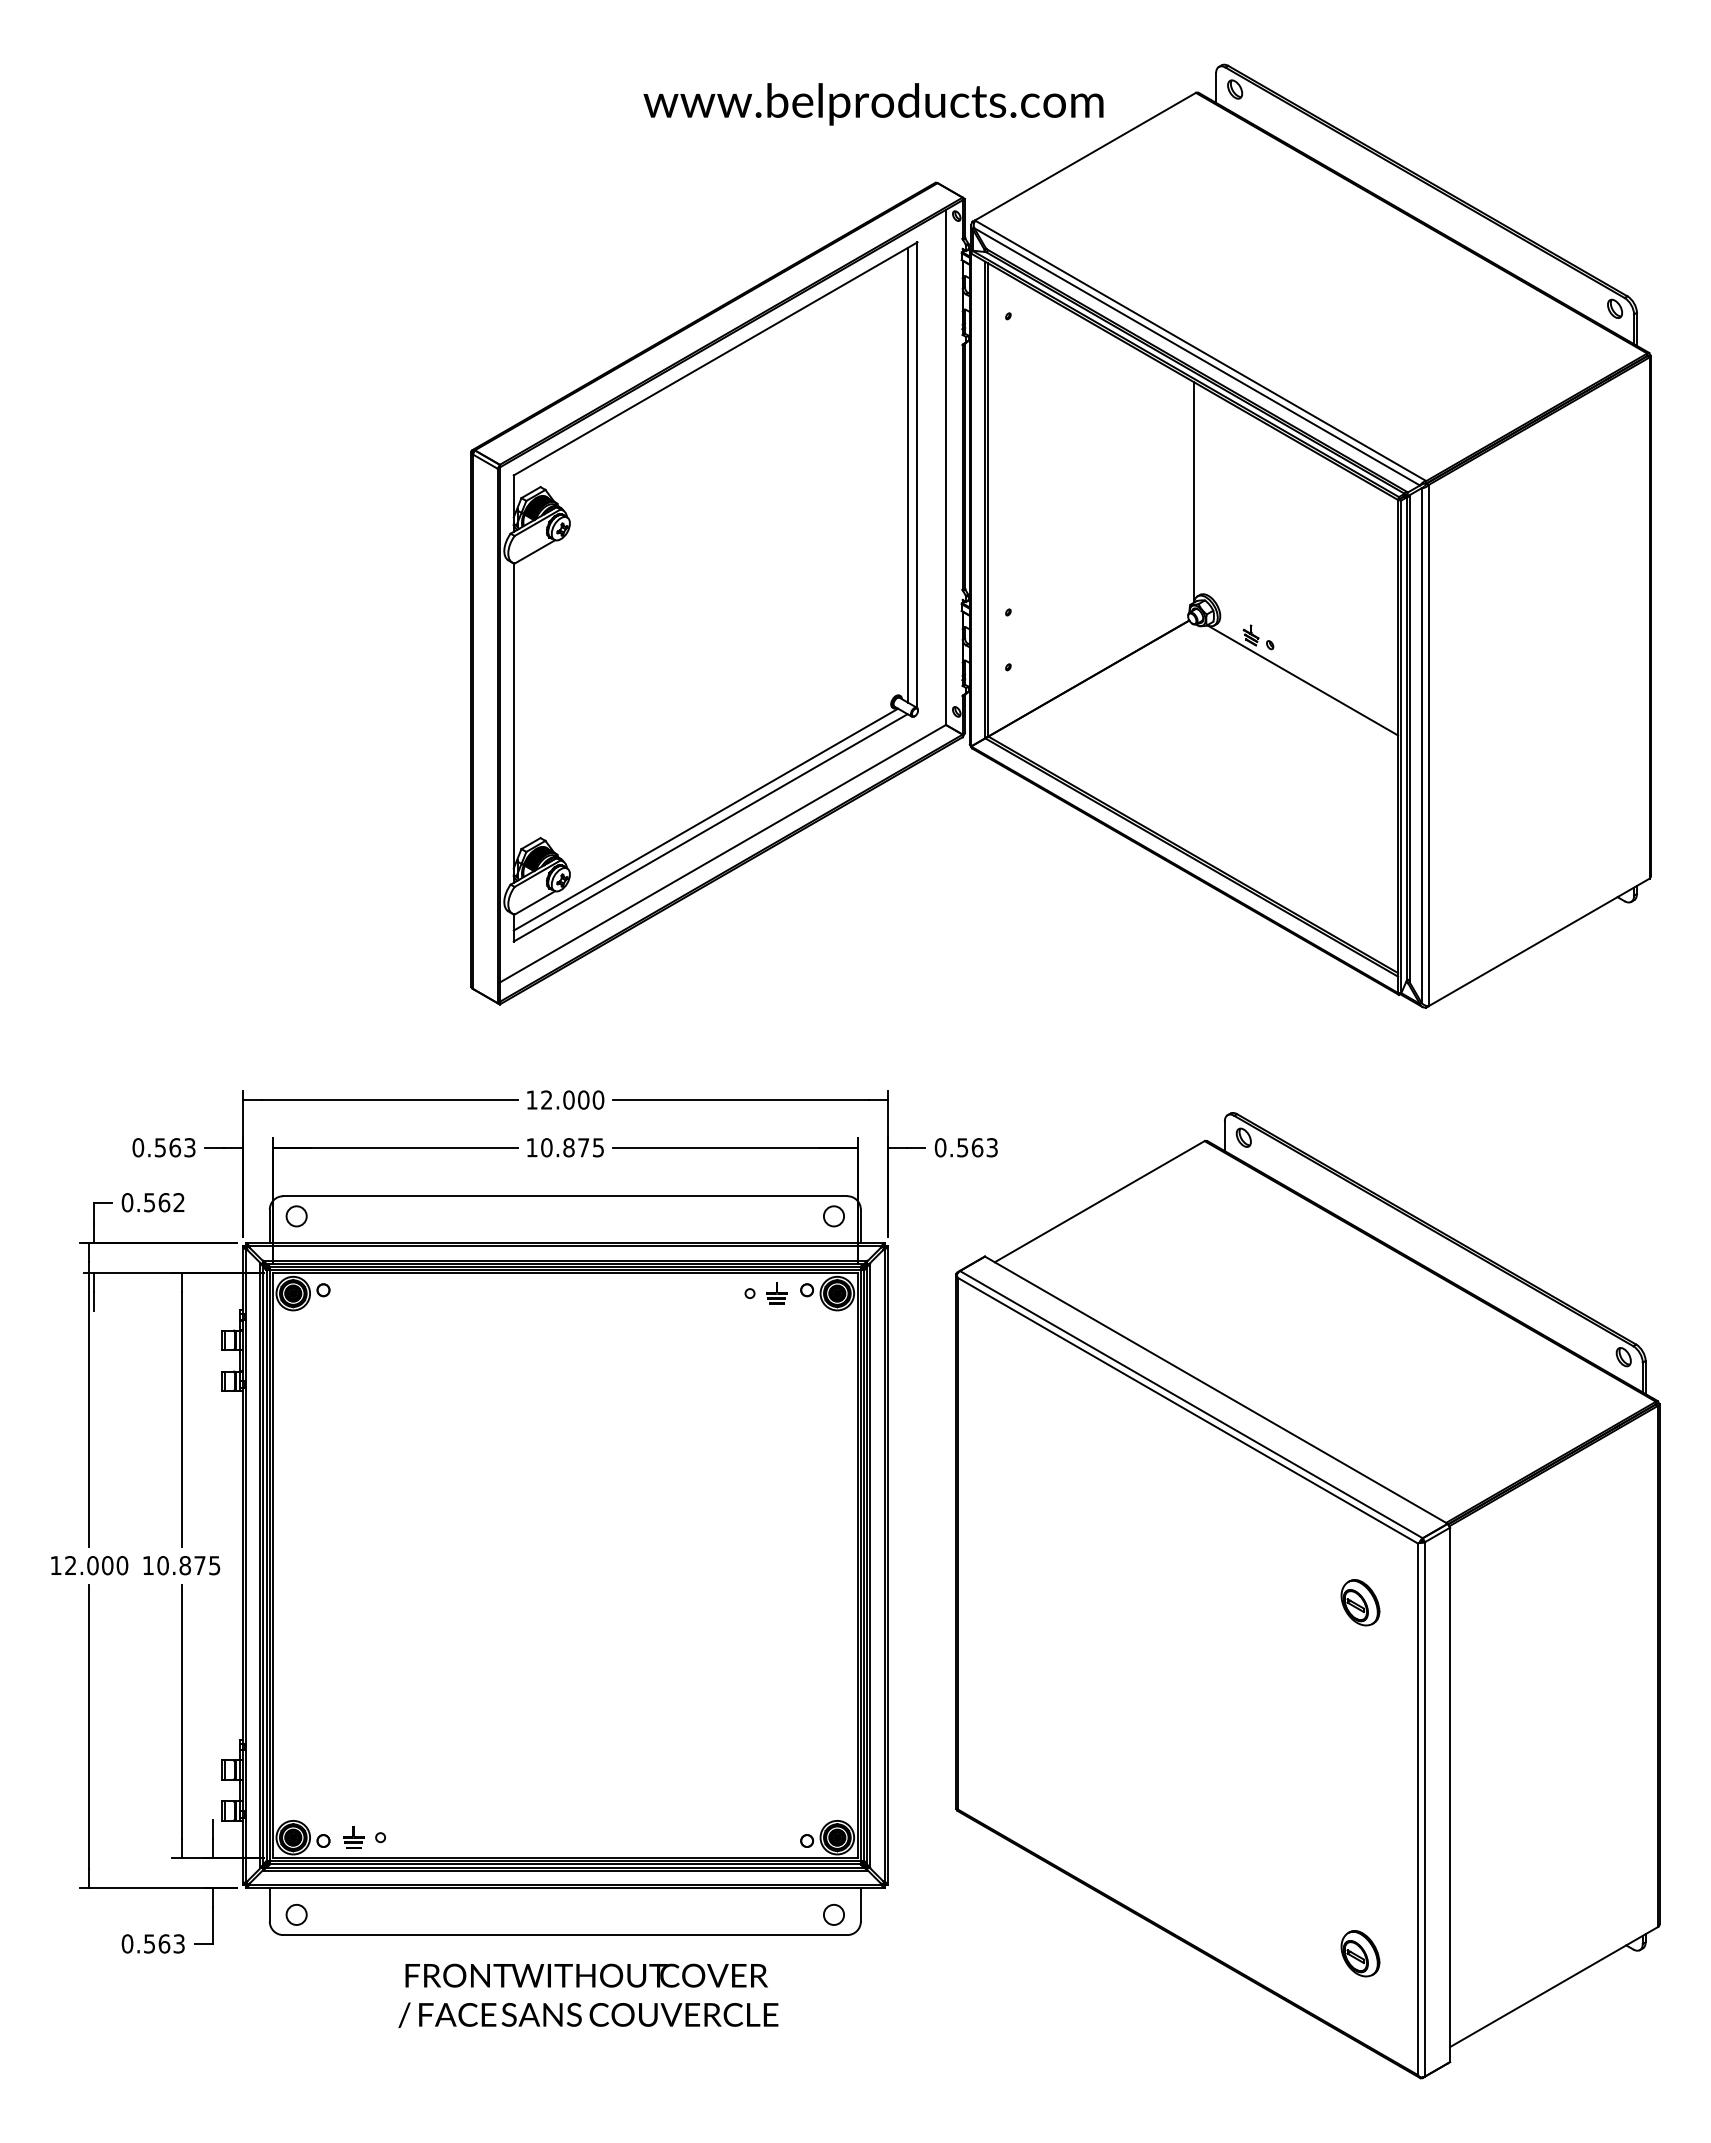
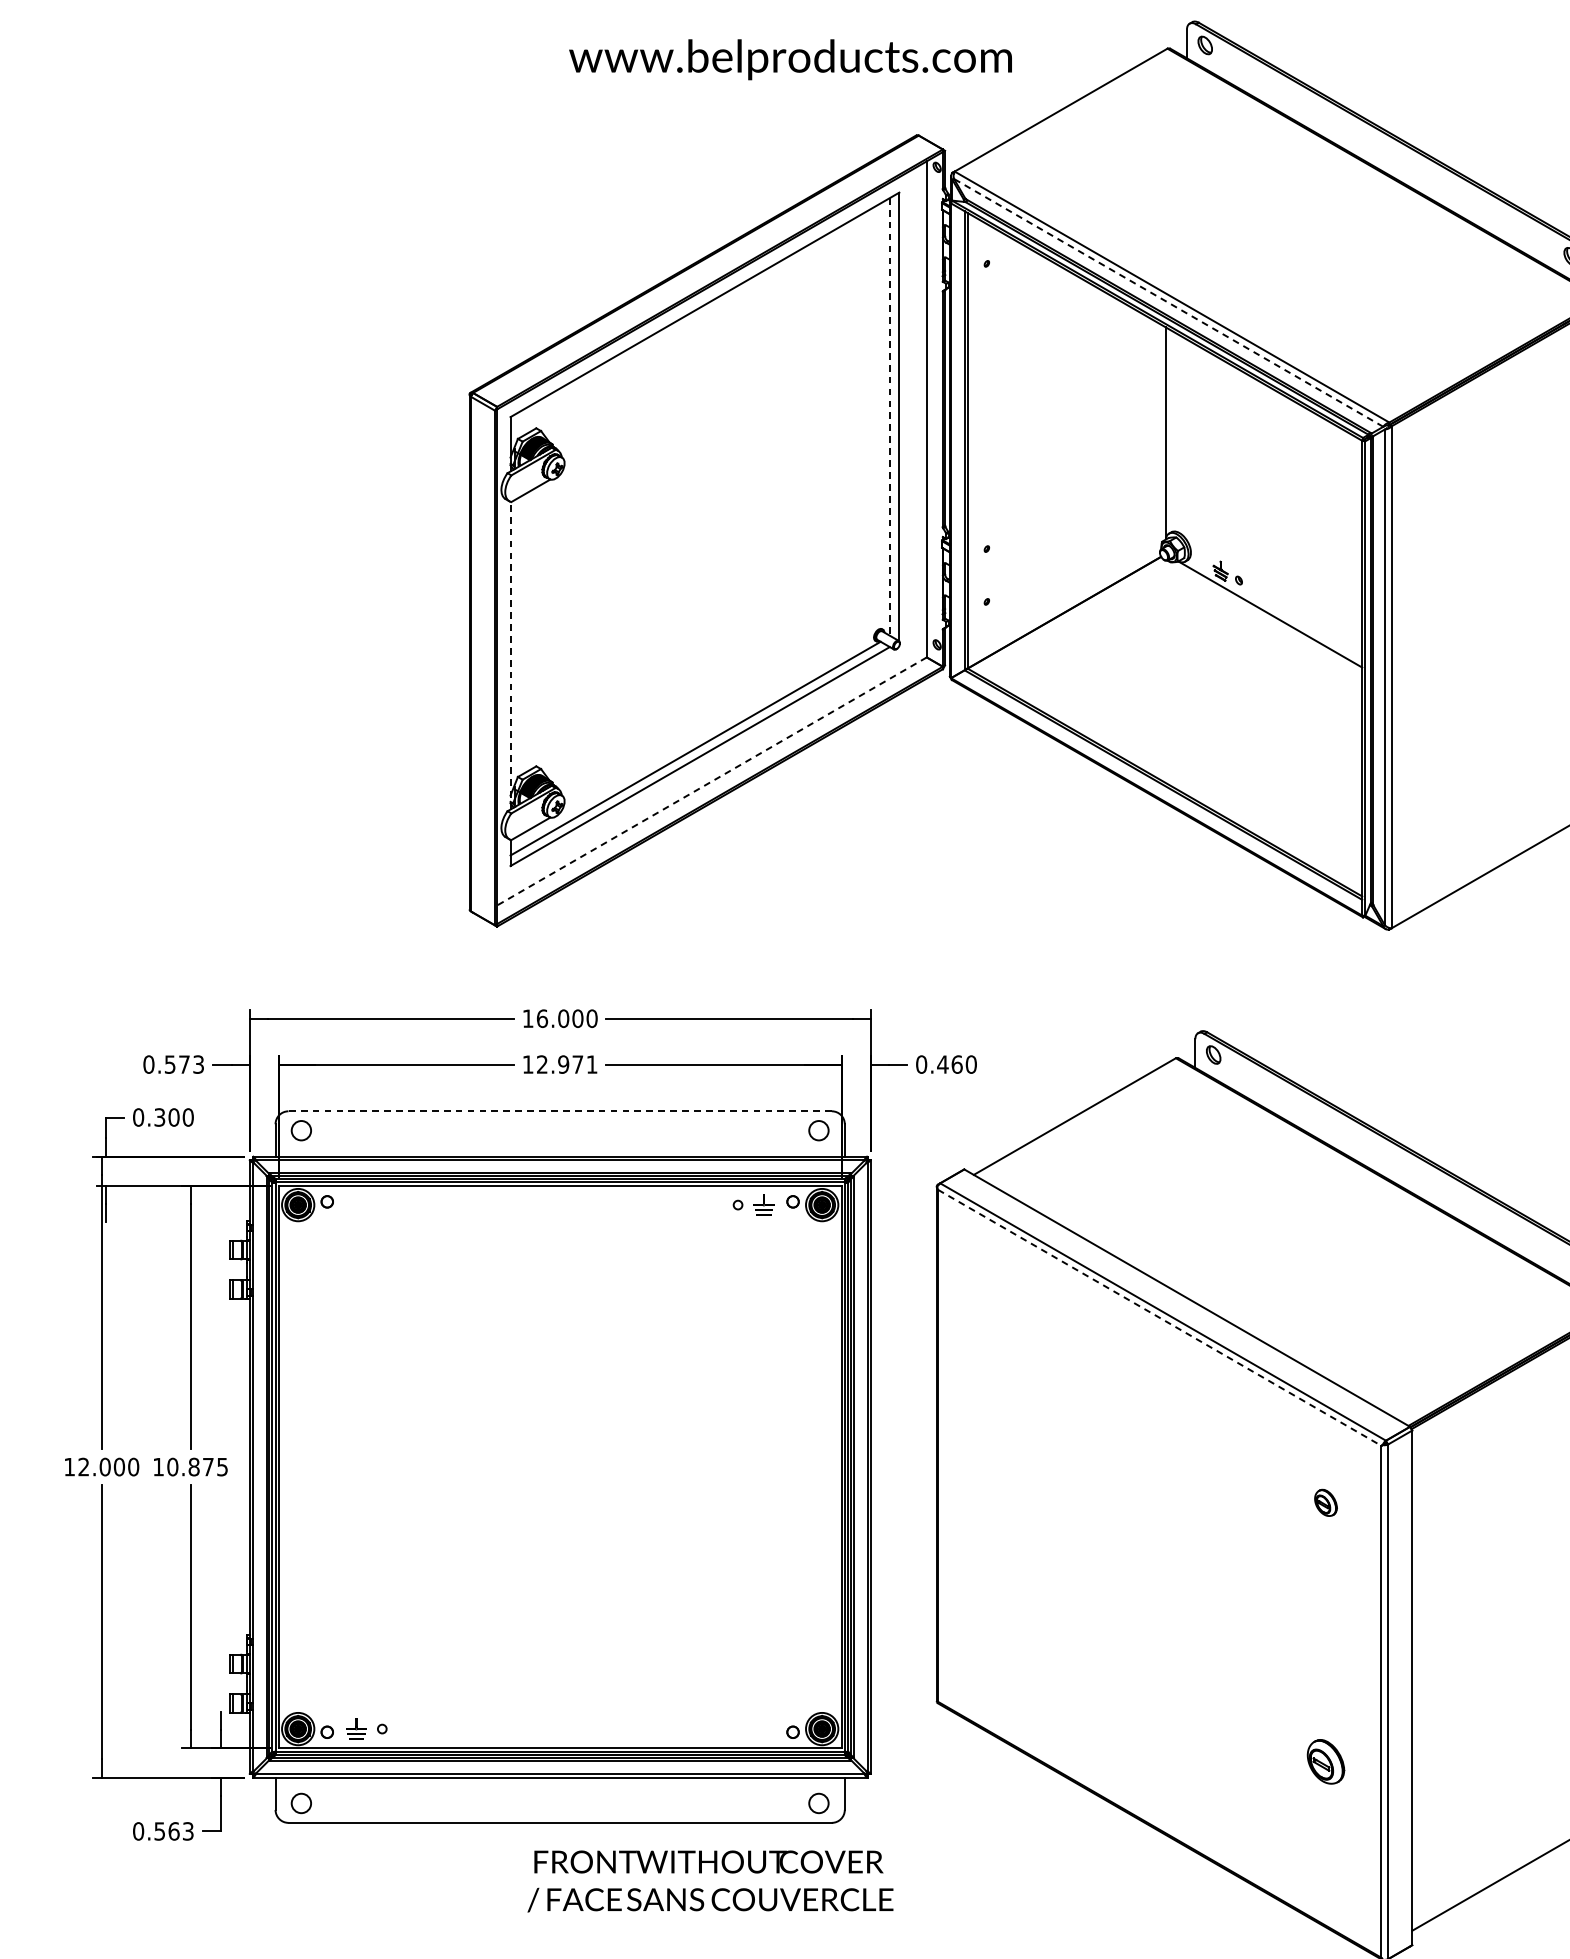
text: (873, 104) -> (790, 59), moved
line: (1196, 356) -> (1168, 302), solid -> dashed
line: (907, 475) -> (889, 417), solid -> dashed
line: (513, 723) -> (510, 656), solid -> dashed
line: (722, 853) -> (711, 781), solid -> dashed
text: (546, 1099) -> (542, 1018), 12.000 -> 16.000
text: (175, 1147) -> (184, 1064), 0.563 -> 0.573
text: (572, 1147) -> (567, 1064), 10.875 -> 12.971
text: (977, 1147) -> (957, 1064), 0.563 -> 0.460
line: (564, 1196) -> (559, 1111), solid -> dashed
text: (164, 1202) -> (174, 1117), 0.562 -> 0.300
line: (1187, 1410) -> (1159, 1317), solid -> dashed
part: (1360, 1602) -> (1326, 1502), size x0.6
part: (1360, 1953) -> (1326, 1761), moved
text: (588, 1995) -> (710, 1881), moved

